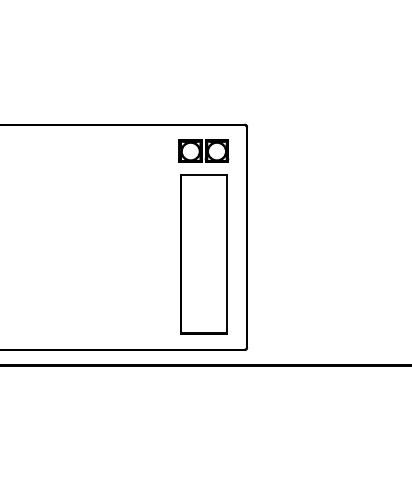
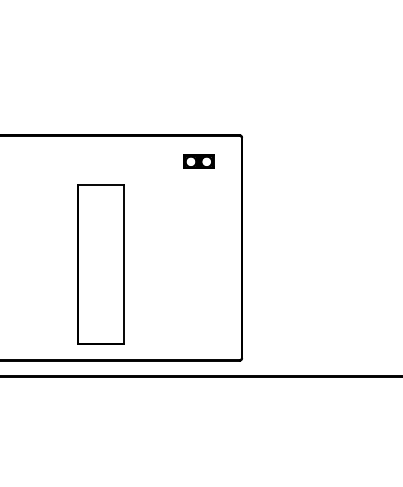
part: (203, 150) -> (198, 161), size x0.6
part: (203, 254) -> (100, 265), moved

